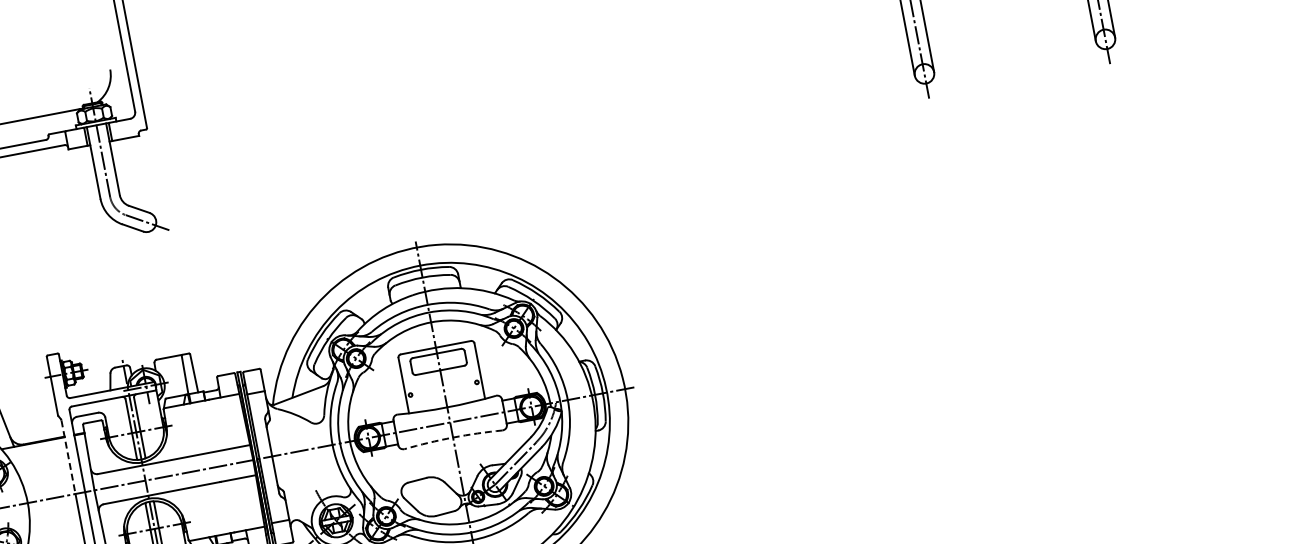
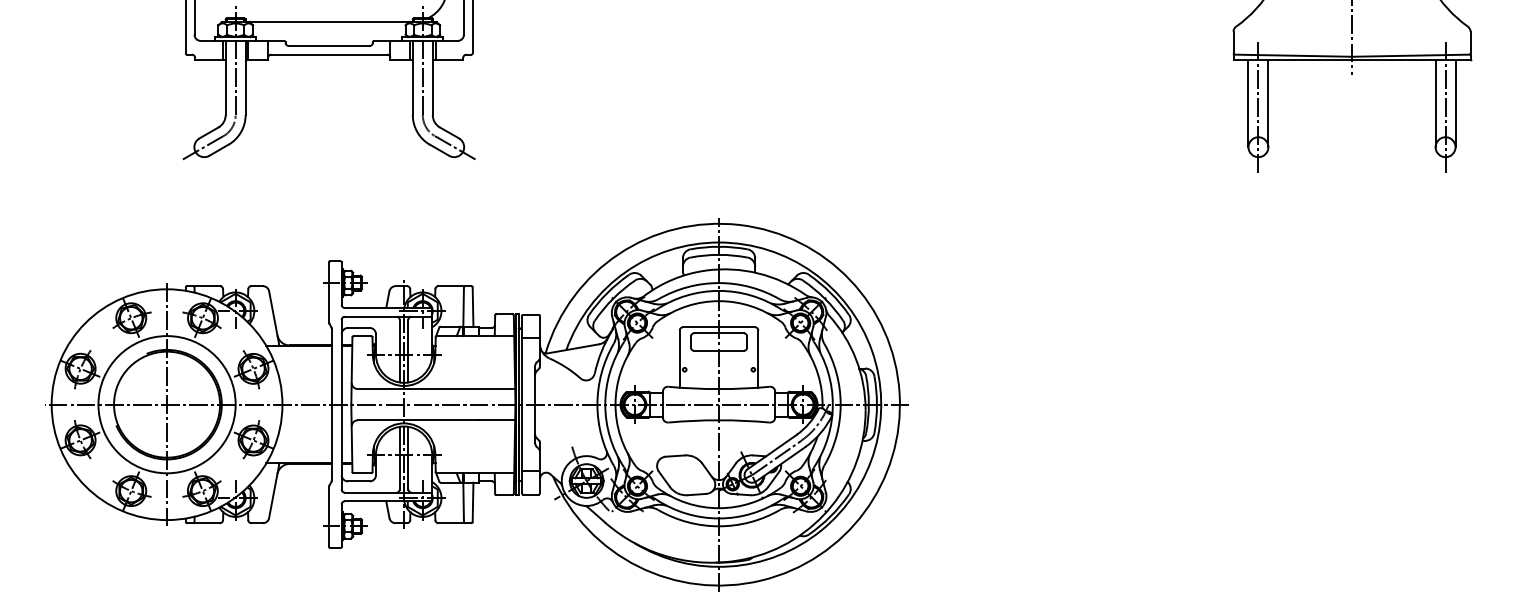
arc: (453, 437) -> (719, 420), dashed -> solid
line: (68, 457) -> (331, 366), dashed -> solid

